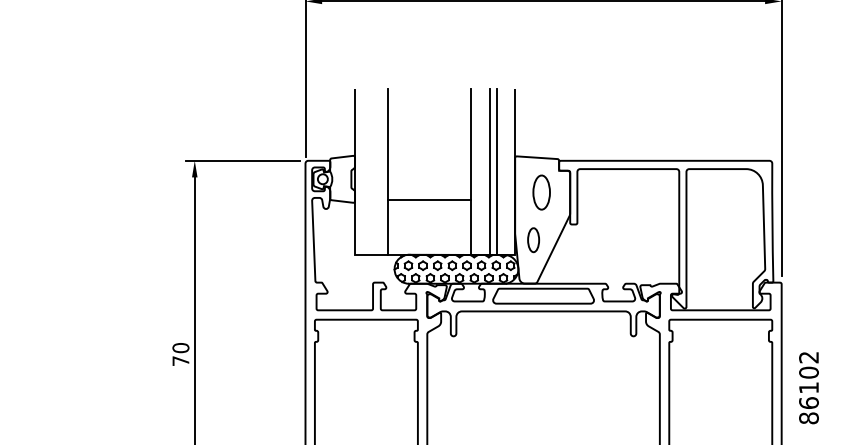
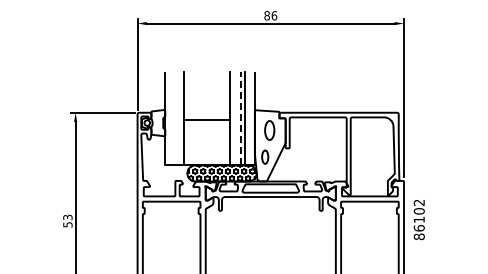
line: (489, 171) -> (240, 118), solid -> dashed
line: (428, 199) -> (206, 120), moved
text: (180, 353) -> (67, 220), 70 -> 53
text: (807, 389) -> (418, 220), moved

